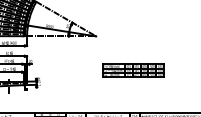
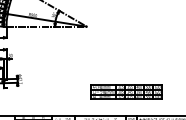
part: (133, 70) -> (126, 91), moved

